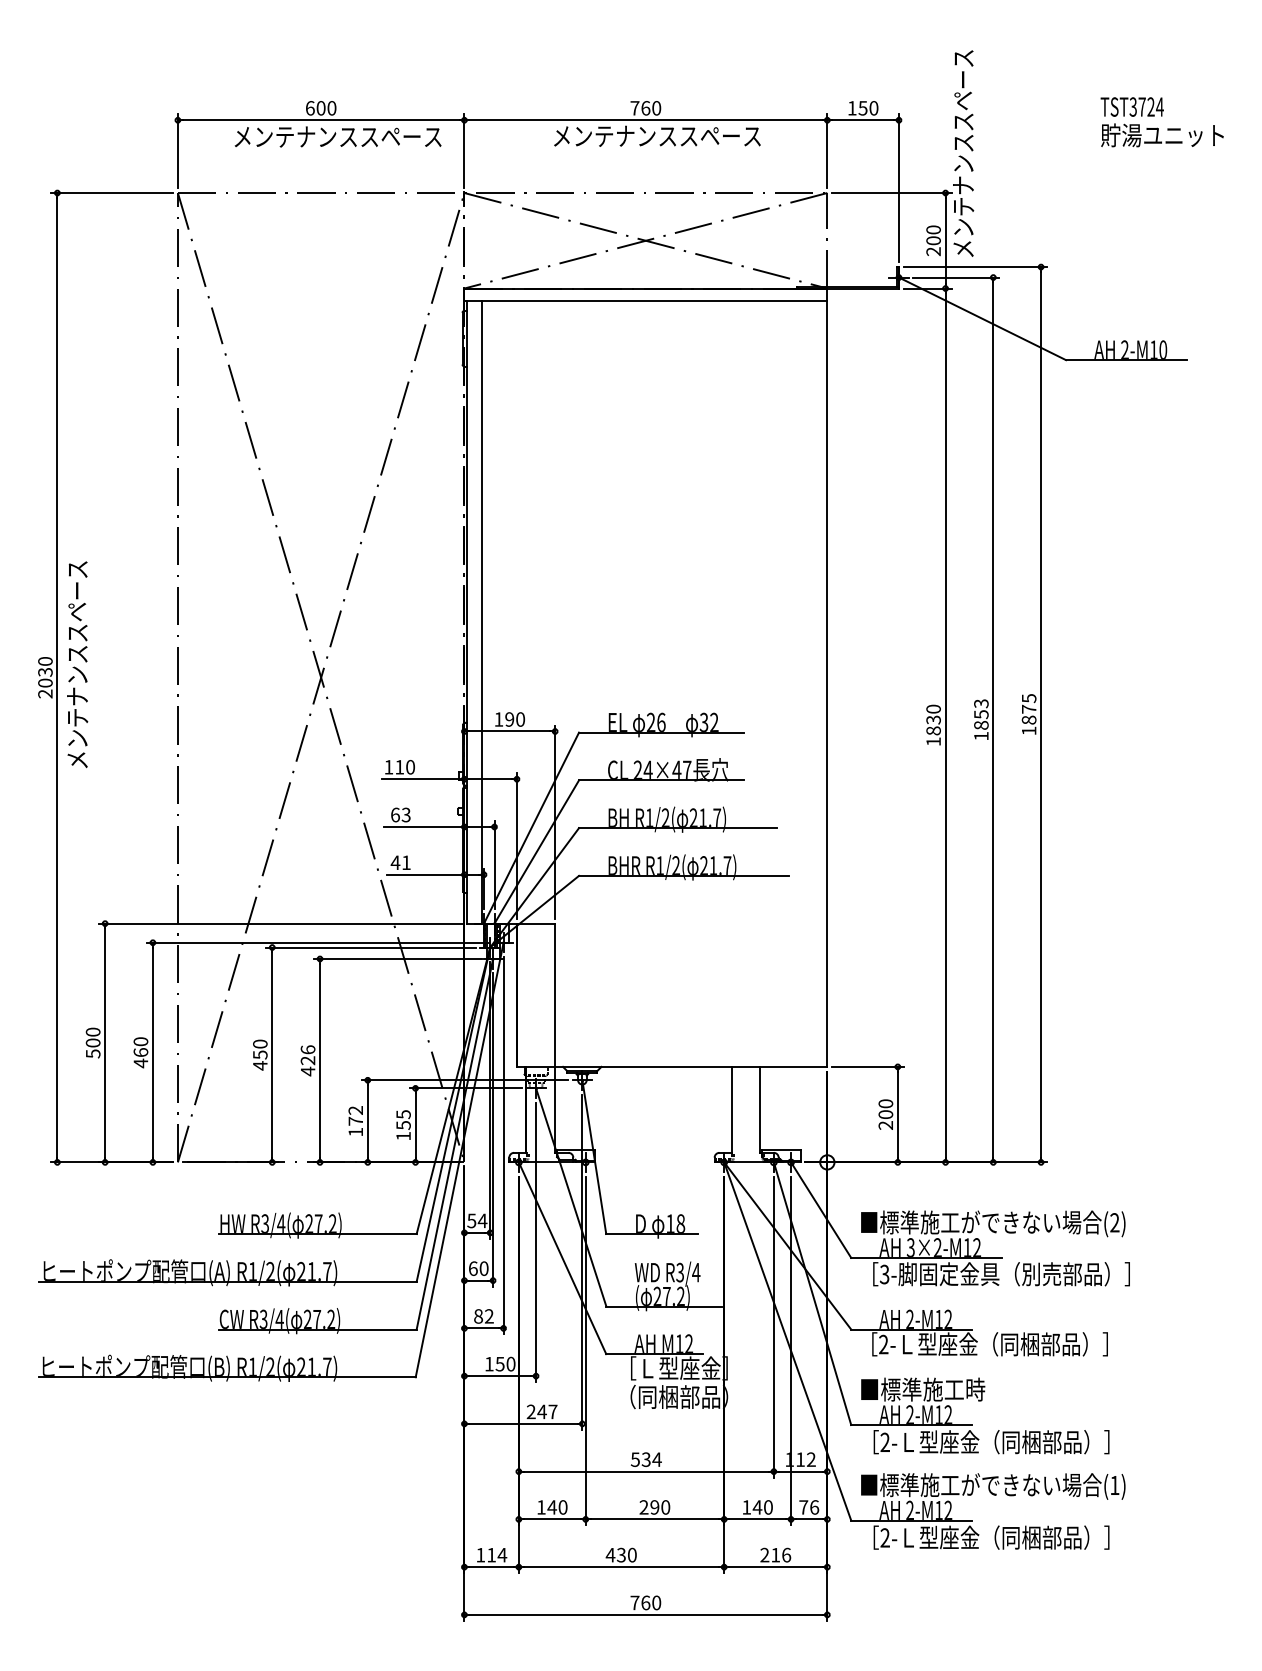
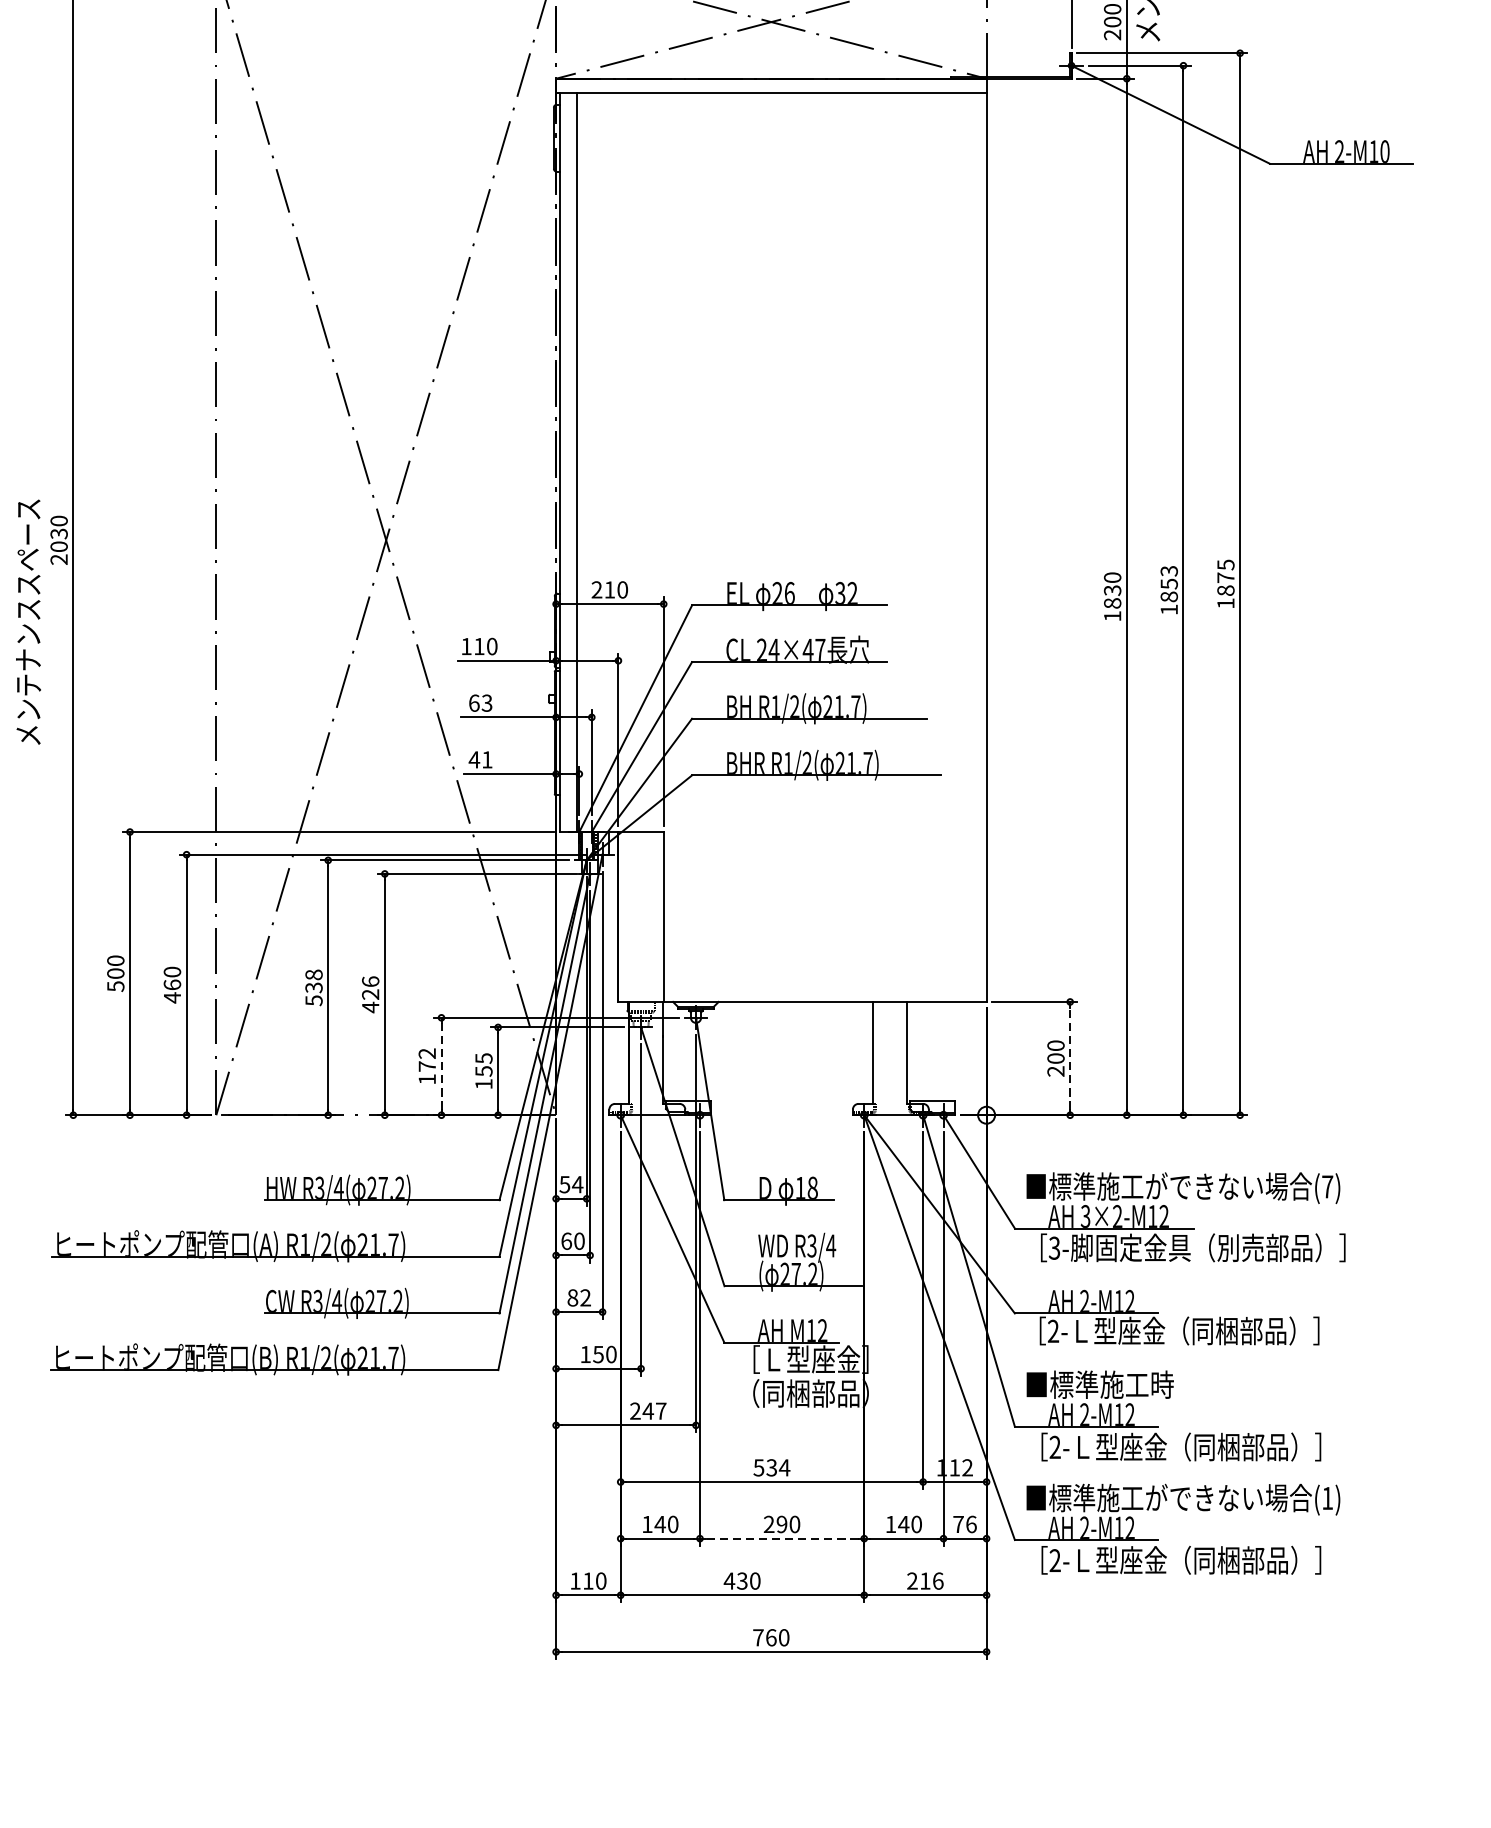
text: (77, 664) -> (28, 621), moved
text: (504, 719) -> (603, 589), 190 -> 210
text: (260, 1054) -> (314, 987), 450 -> 538
line: (897, 1114) -> (1069, 1058), solid -> dashed
line: (367, 1120) -> (441, 1065), solid -> dashed
text: (1114, 1222) -> (1327, 1186), (2) -> (7)
line: (654, 1519) -> (781, 1538), solid -> dashed
text: (502, 1554) -> (601, 1580), 114 -> 110

